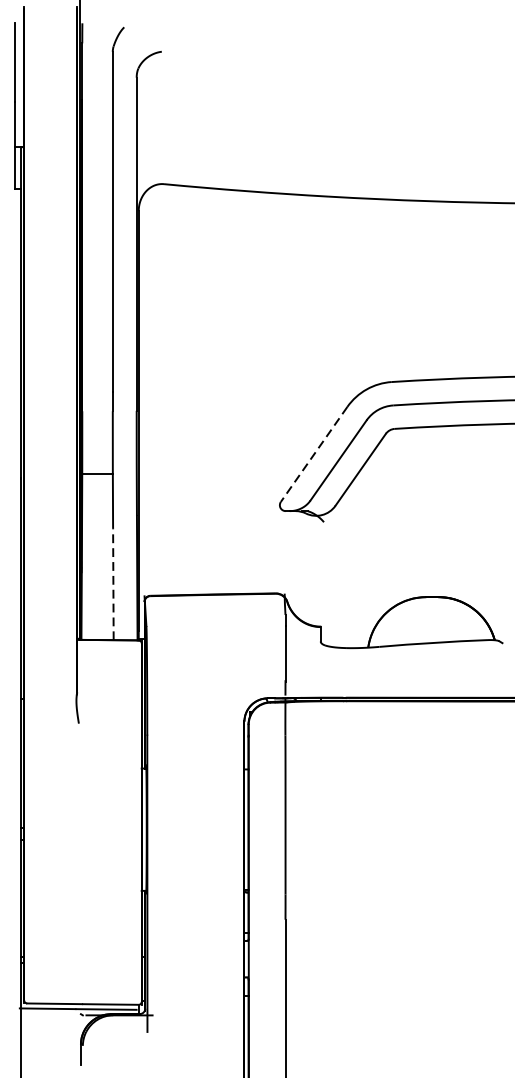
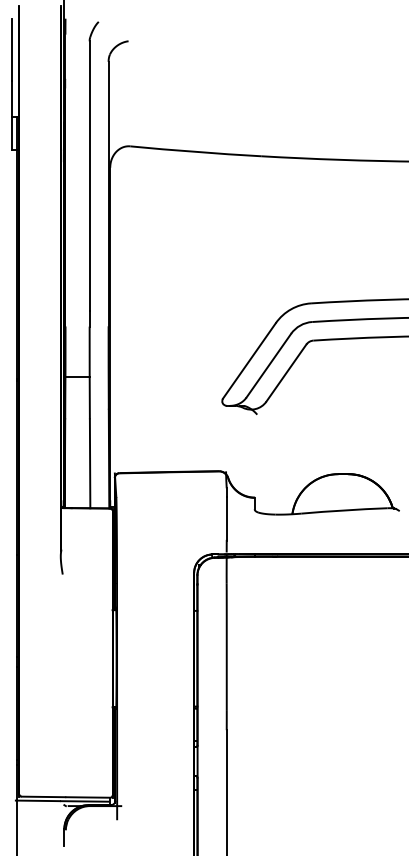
line: (314, 453) -> (249, 360), dashed -> solid
line: (113, 583) -> (90, 463), dashed -> solid

